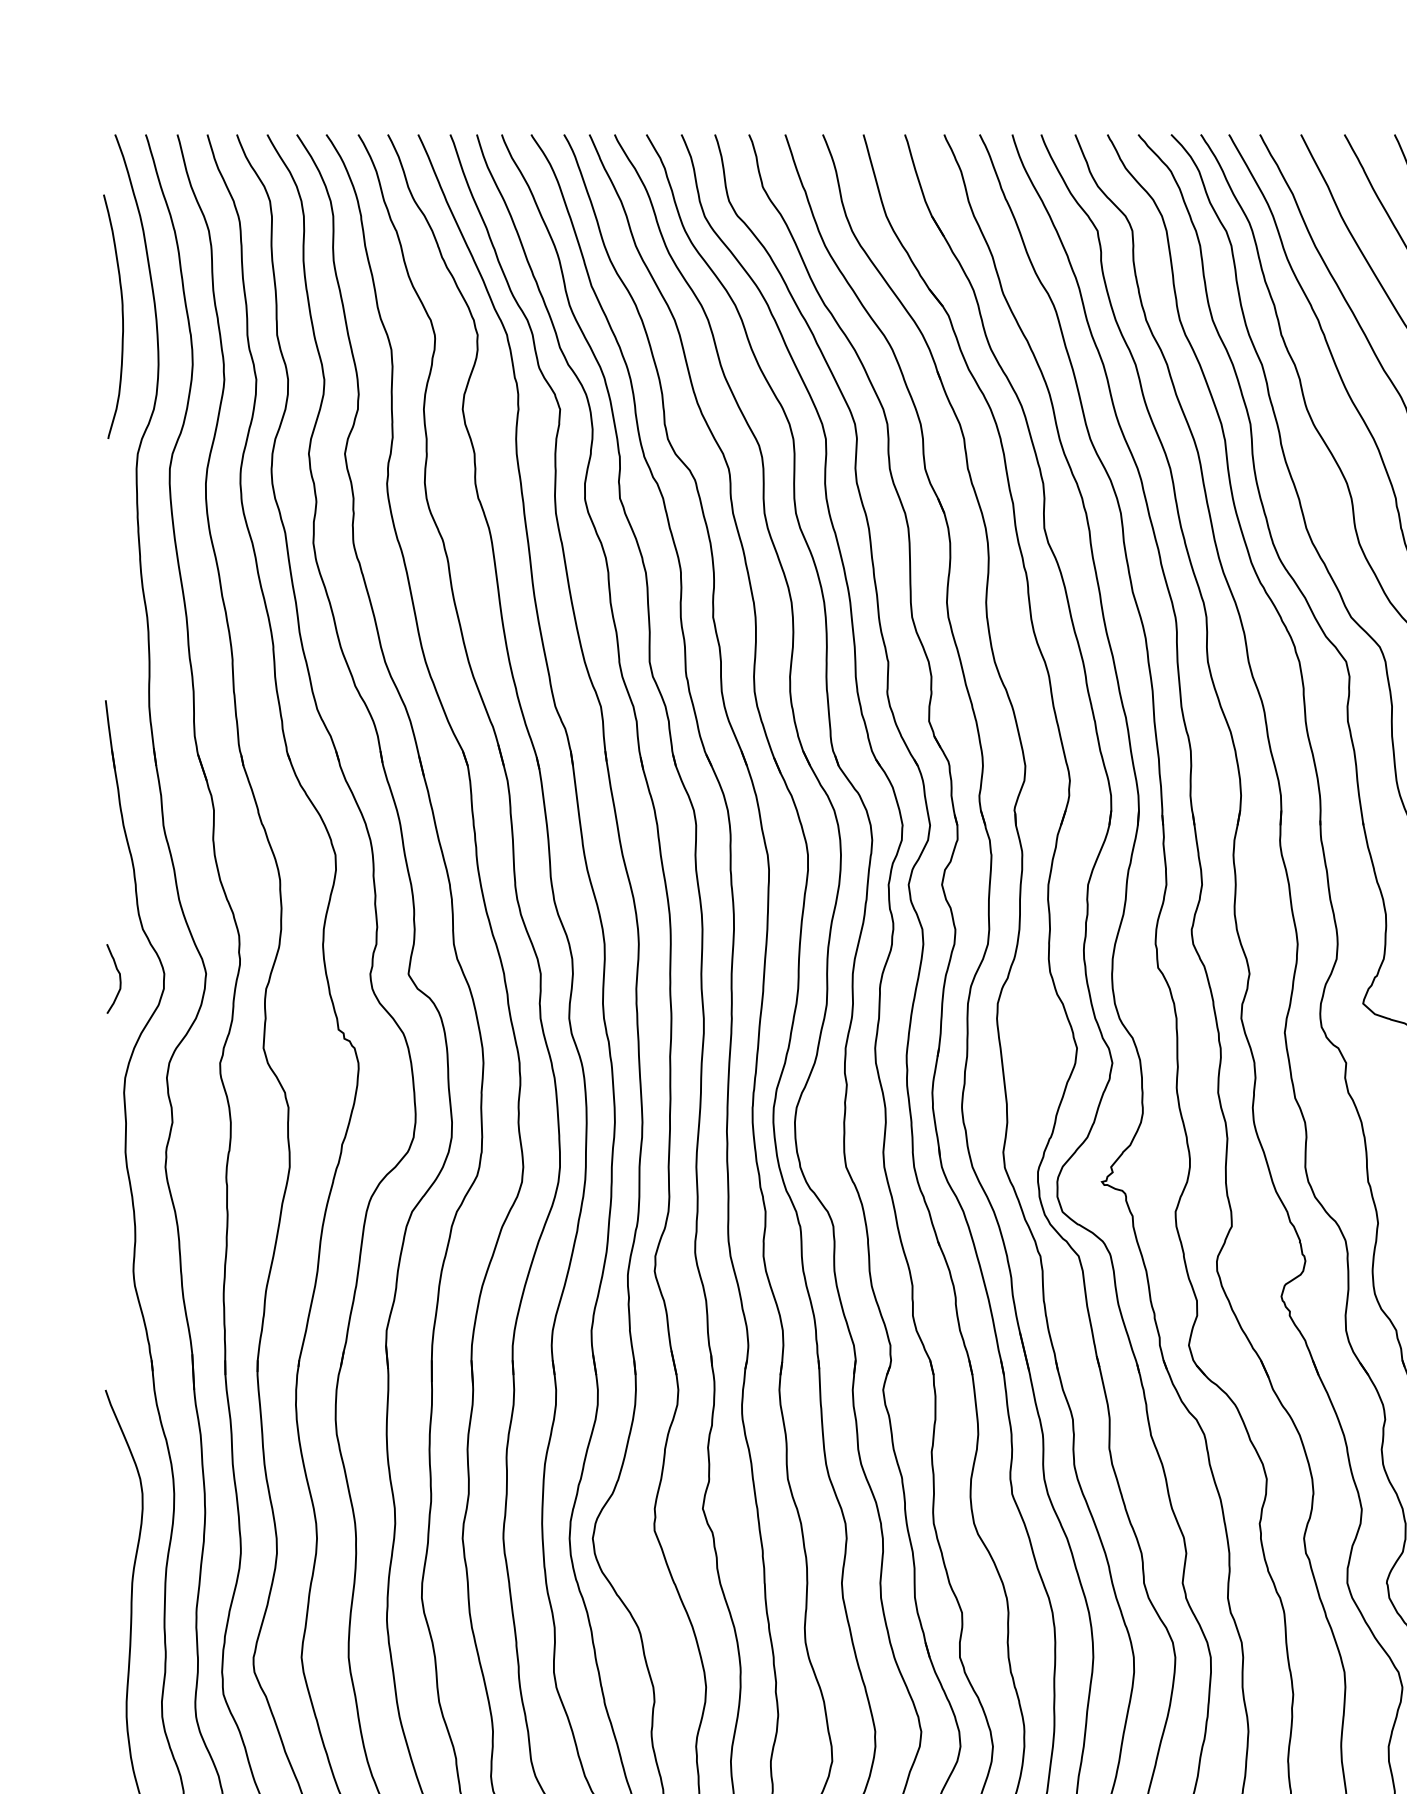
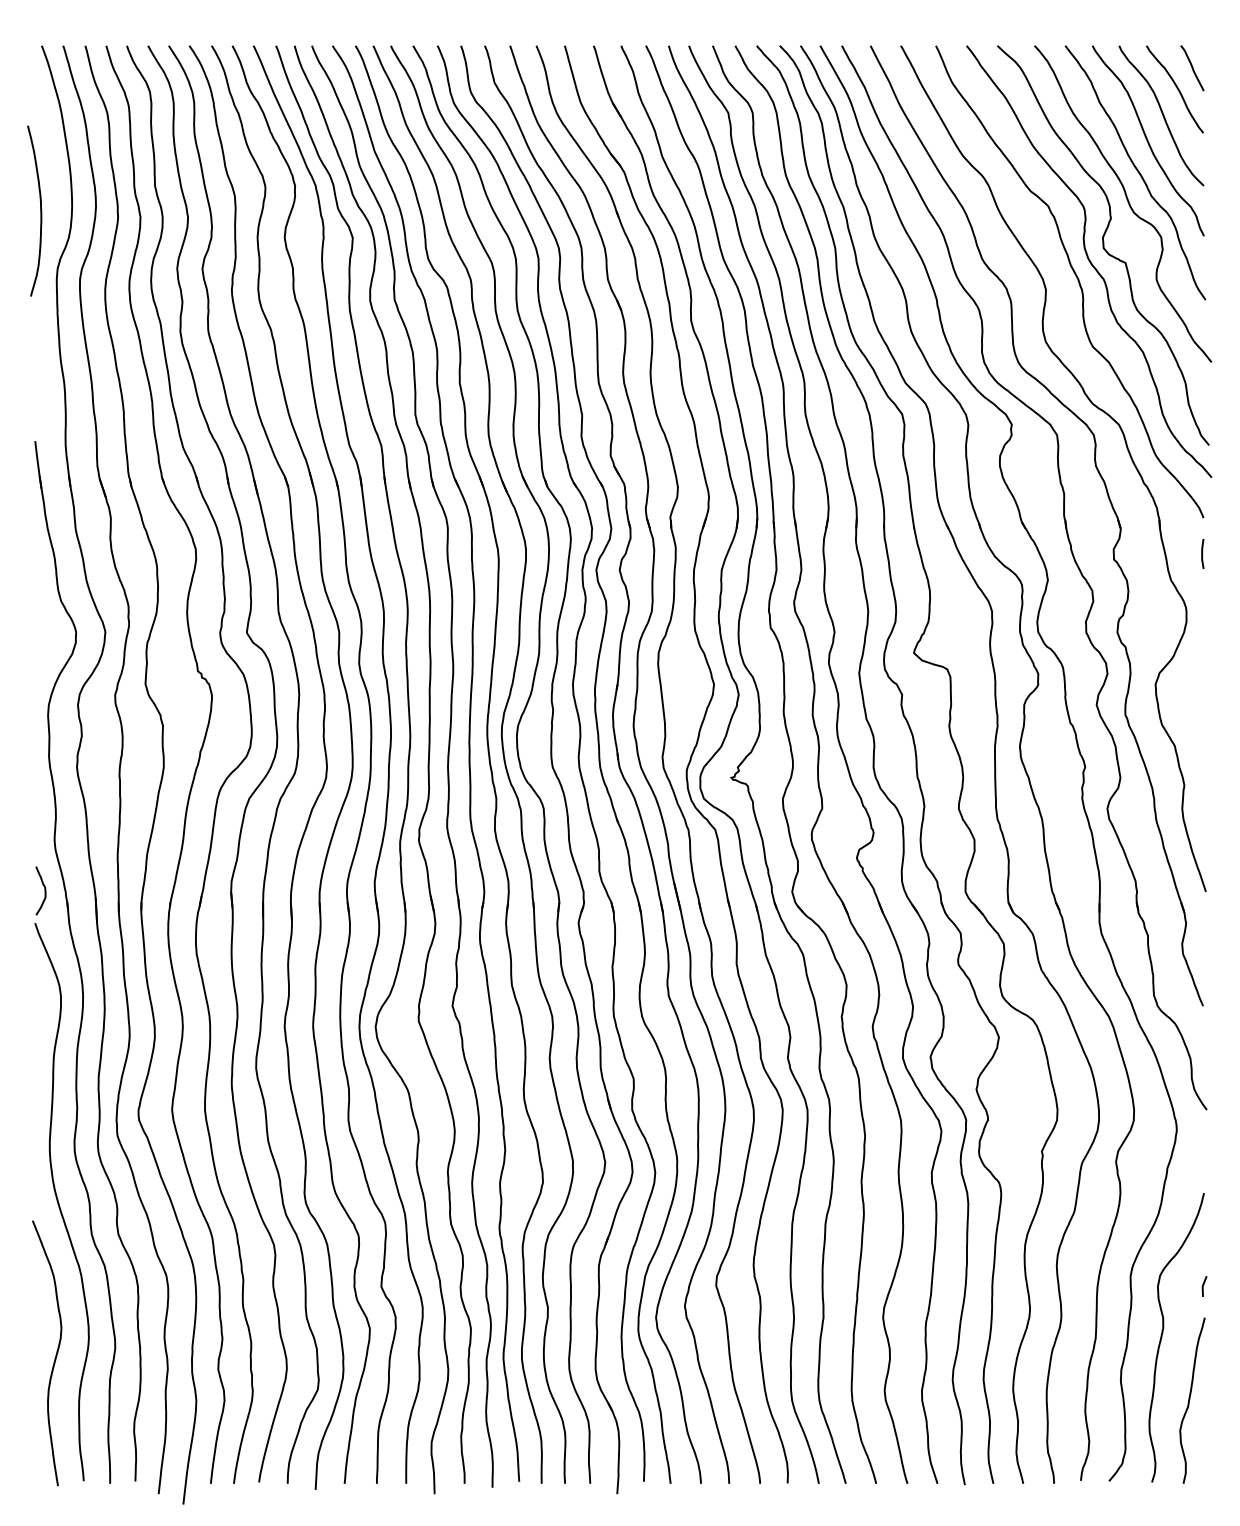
curve: (121, 315) -> (40, 210), moved
curve: (119, 978) -> (44, 890), moved

